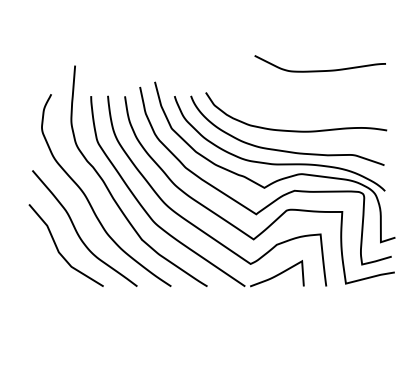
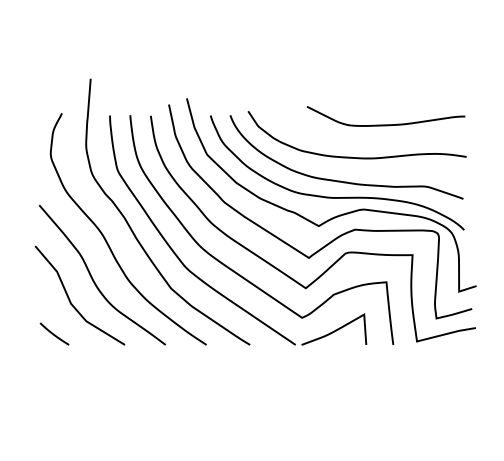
curve: (319, 70) -> (385, 124), moved
line: (45, 277) -> (54, 334), added

